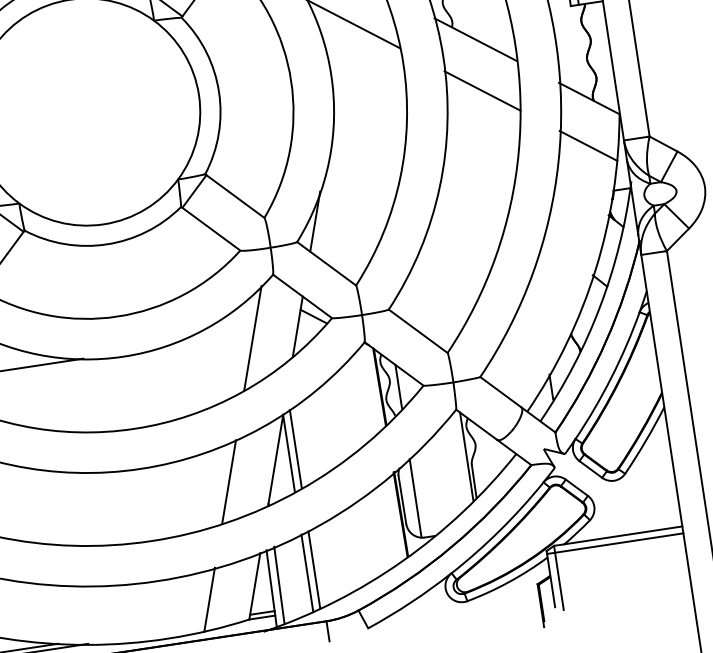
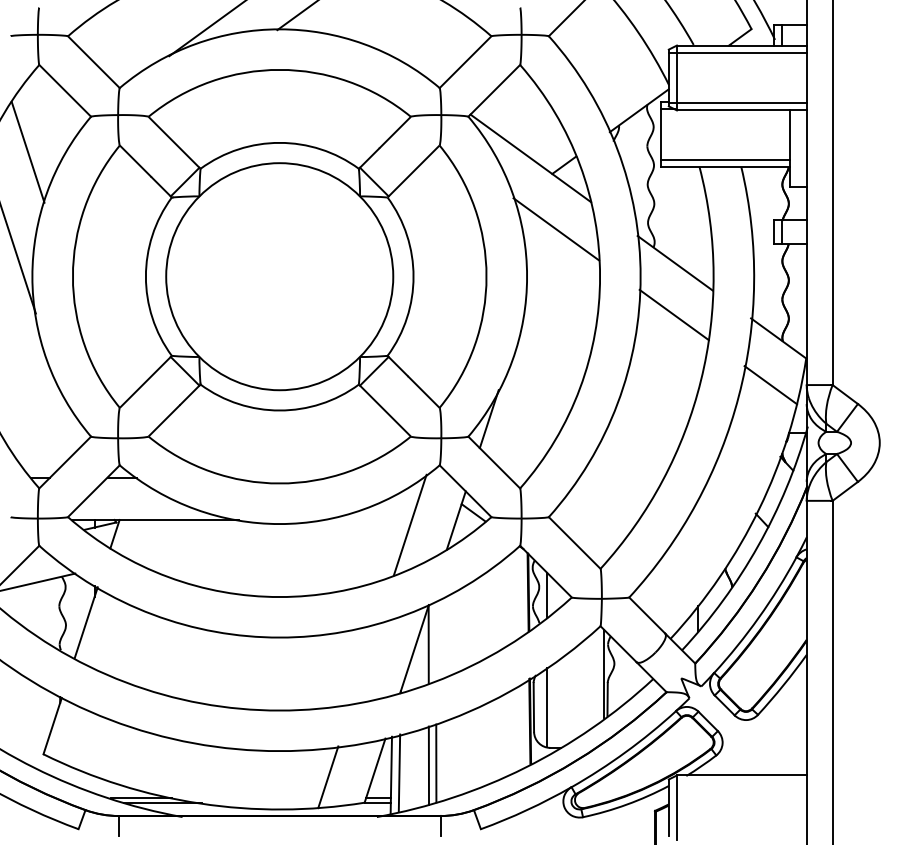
line: (296, 448) -> (436, 640), removed
line: (229, 481) -> (365, 663), removed
line: (614, 543) -> (737, 782), removed

